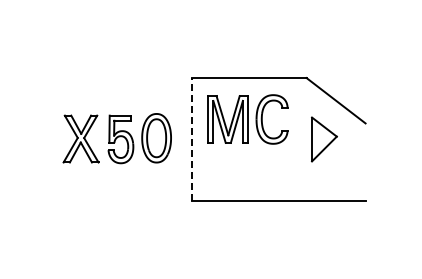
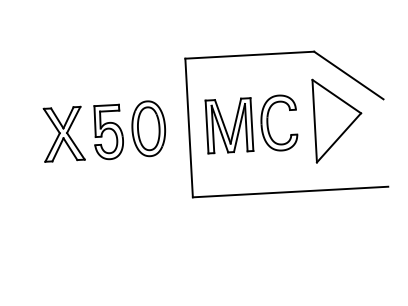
part: (247, 119) -> (251, 124), moved
line: (192, 139) -> (189, 127), dashed -> solid
part: (324, 139) -> (338, 119), size x1.67

